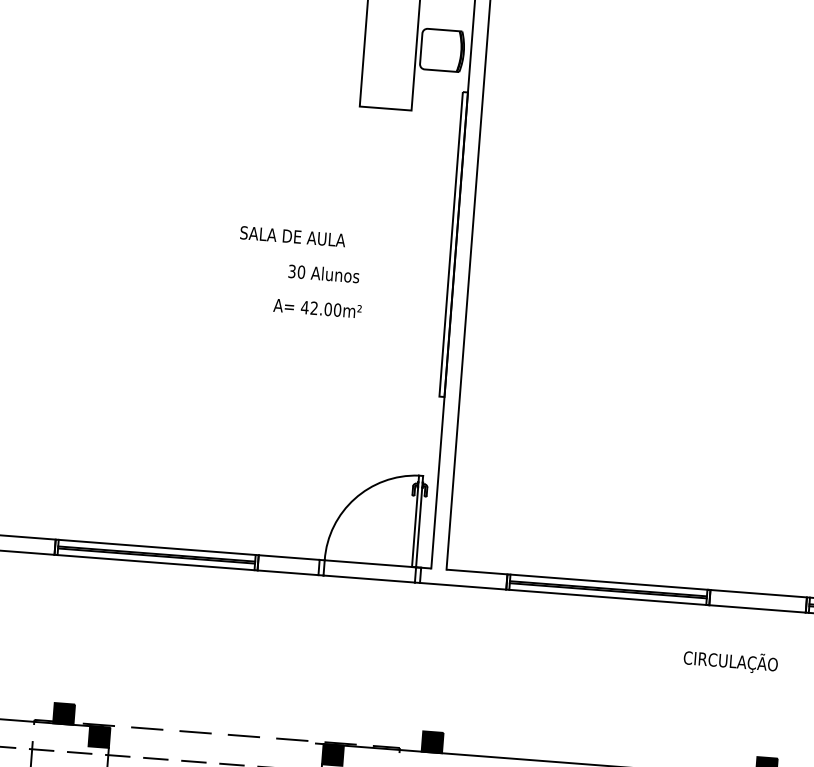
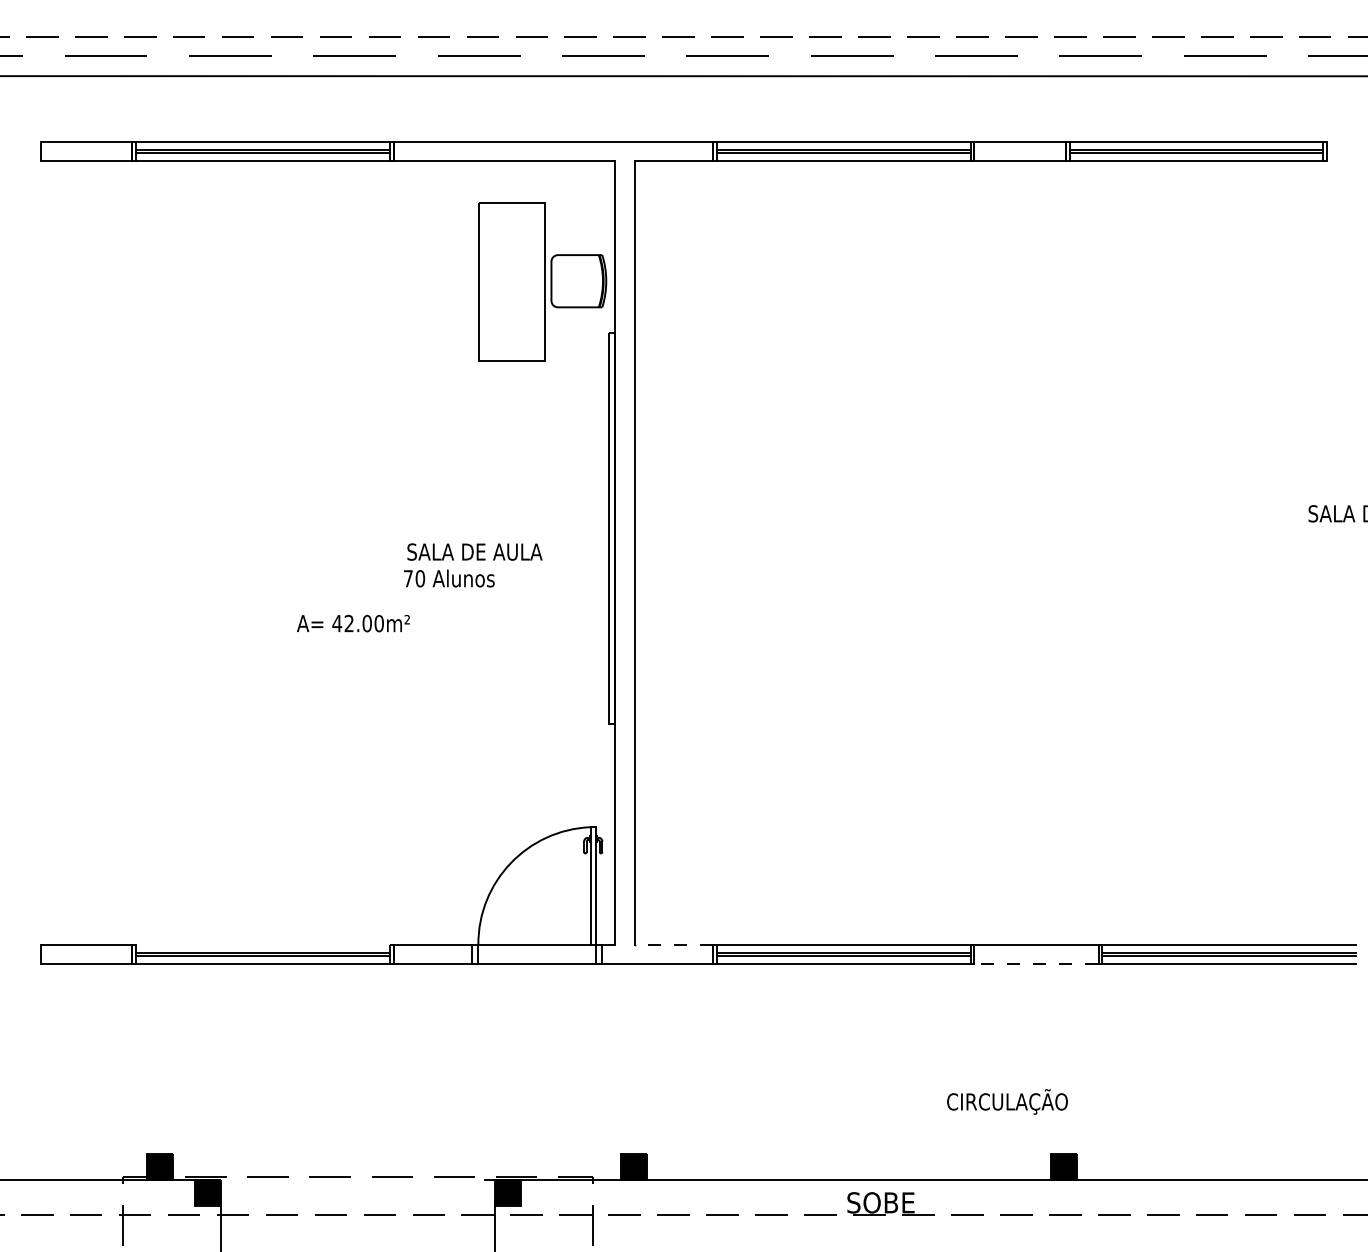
text: (292, 236) -> (474, 551), moved
text: (291, 271) -> (407, 578), 30 -> 70
text: (317, 308) -> (353, 623), moved
line: (156, 547) -> (262, 944), removed
line: (476, 571) -> (673, 944), solid -> dashed
line: (755, 608) -> (1034, 964), solid -> dashed
text: (730, 661) -> (1007, 1101), moved

